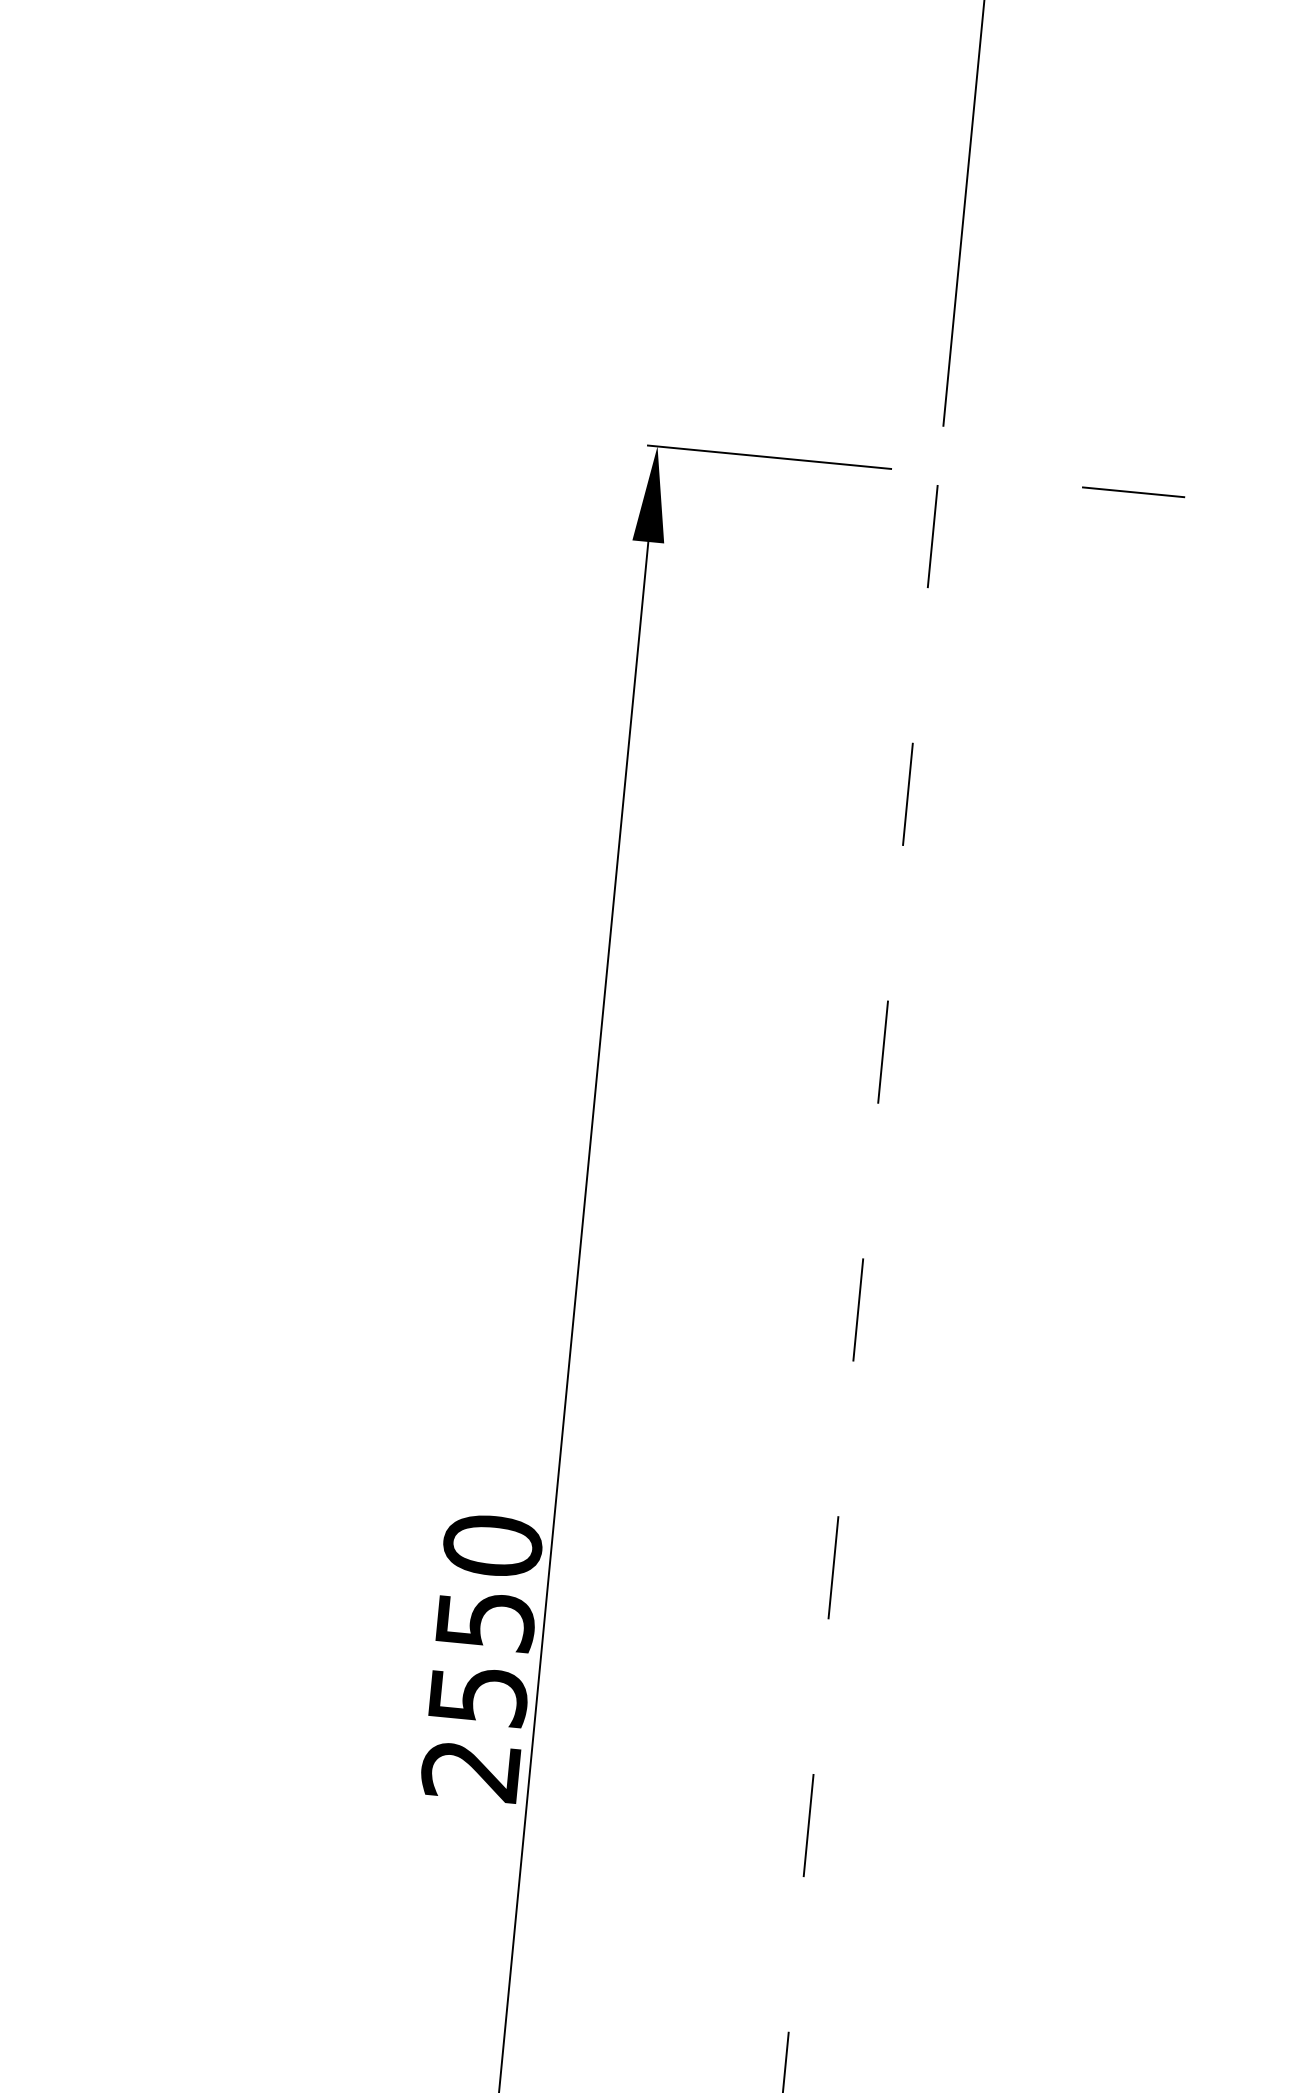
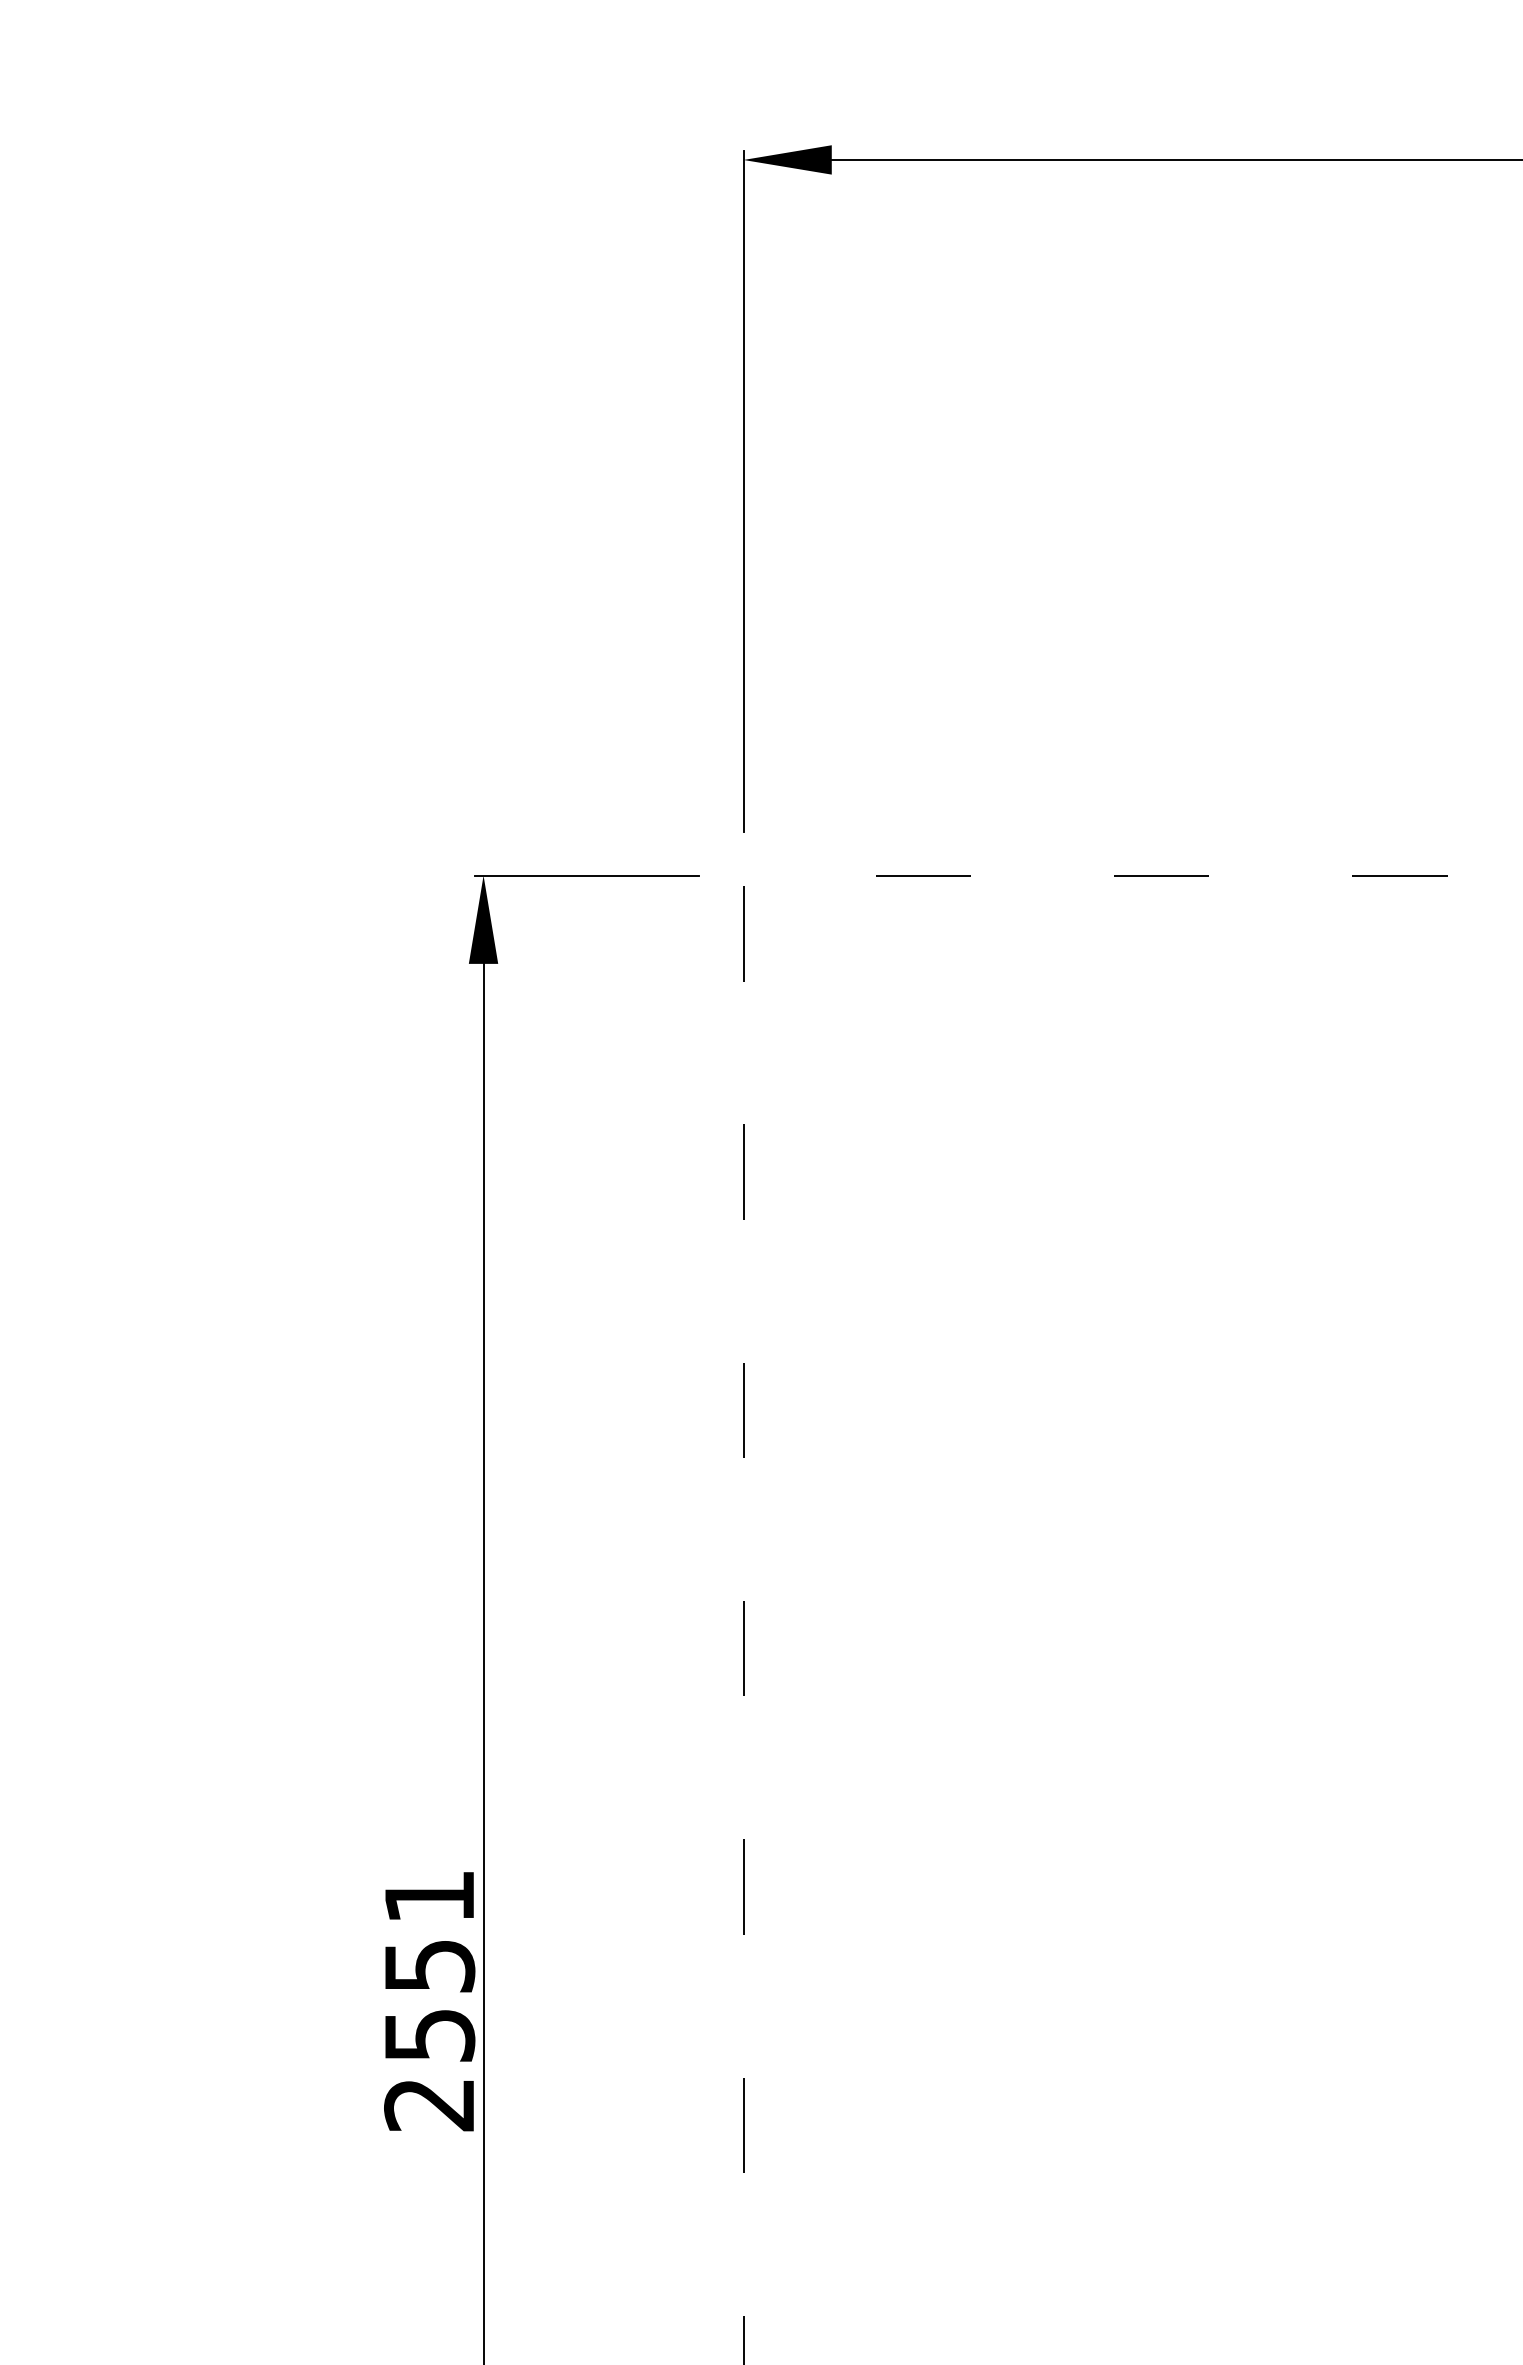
text: (492, 1545) -> (429, 1896), 2550 -> 2551

